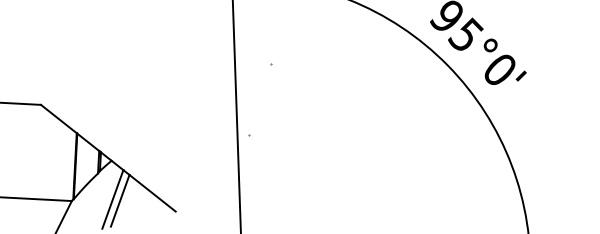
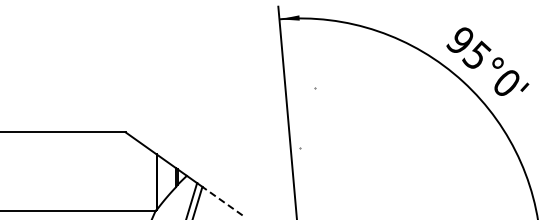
line: (152, 193) -> (222, 201), solid -> dashed

